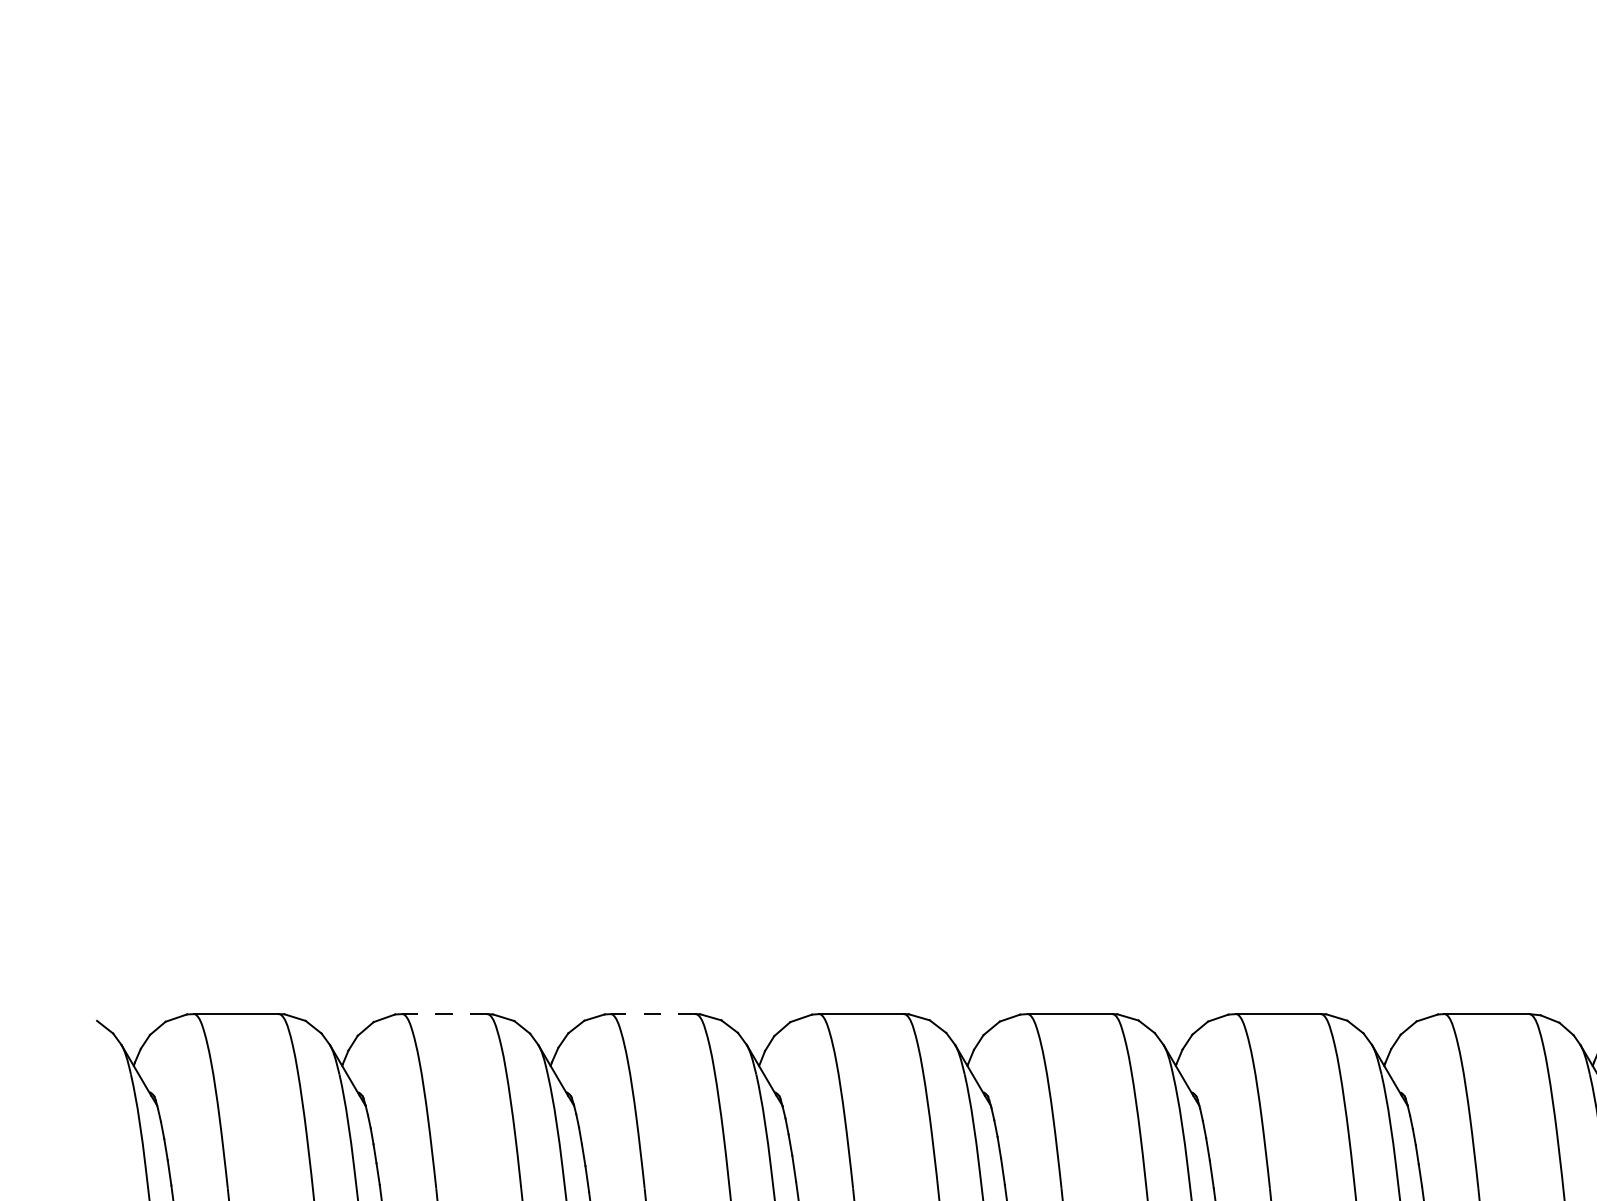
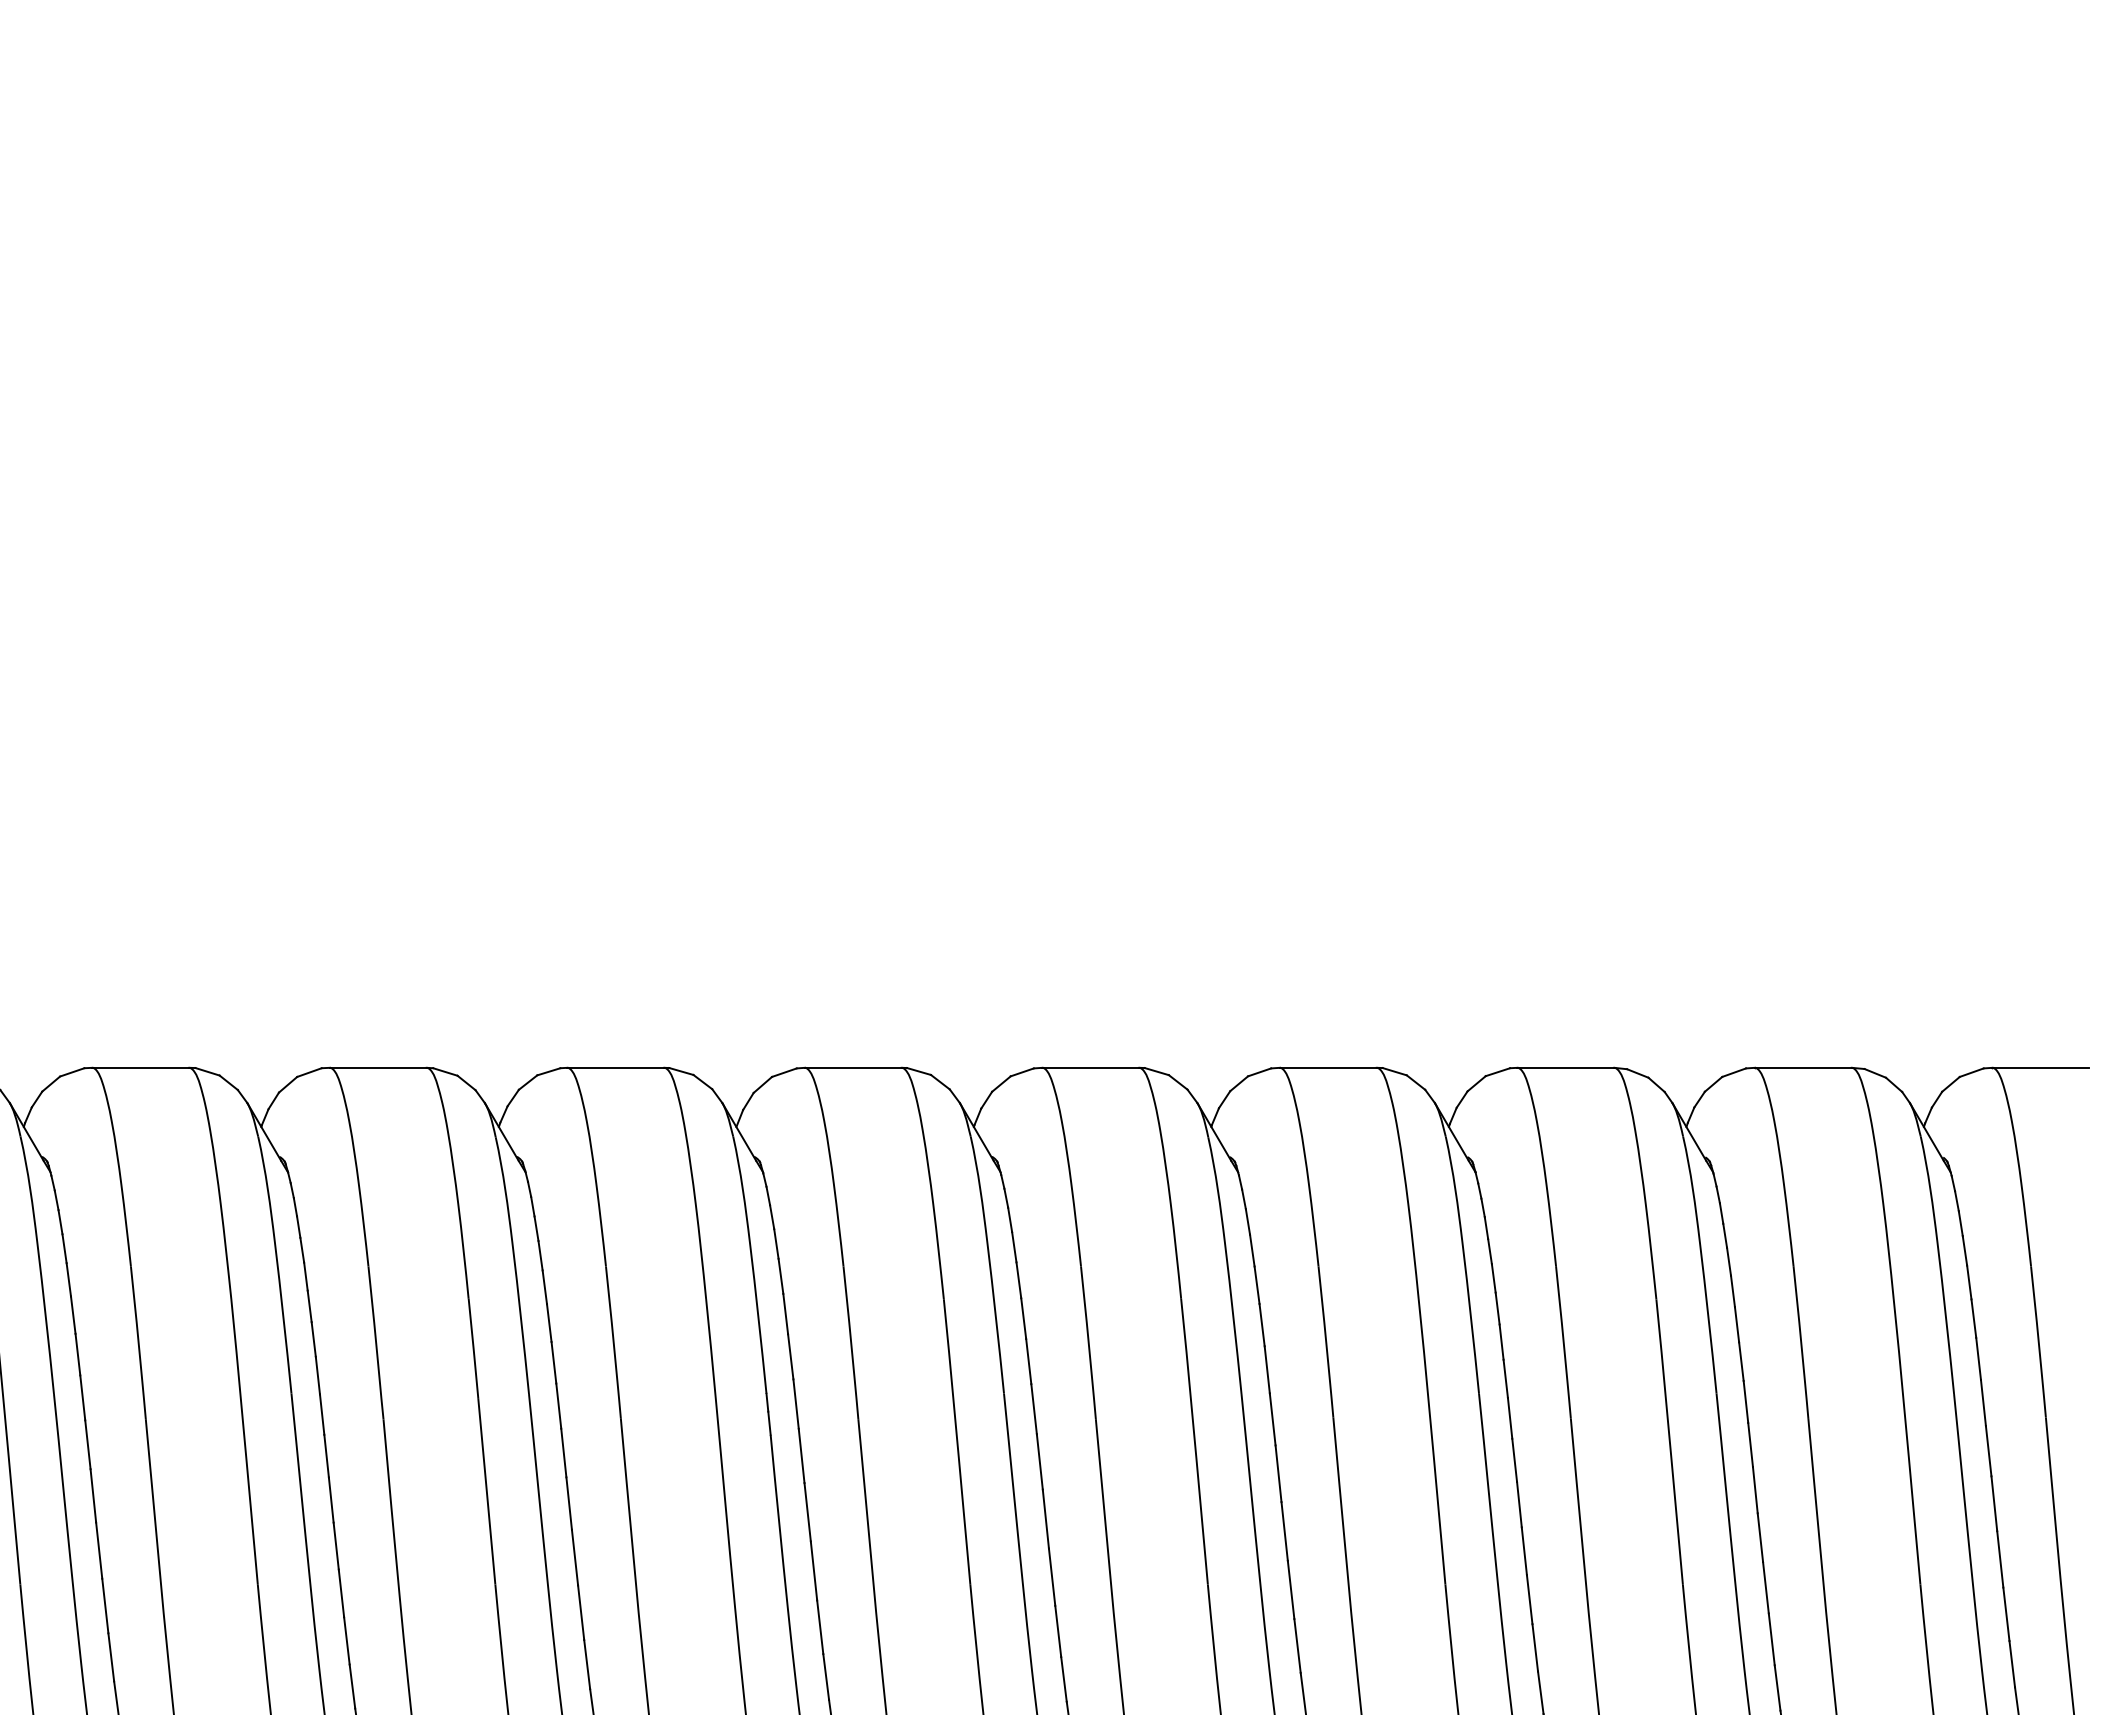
line: (444, 1013) -> (377, 1067), dashed -> solid
line: (653, 1013) -> (615, 1067), dashed -> solid

